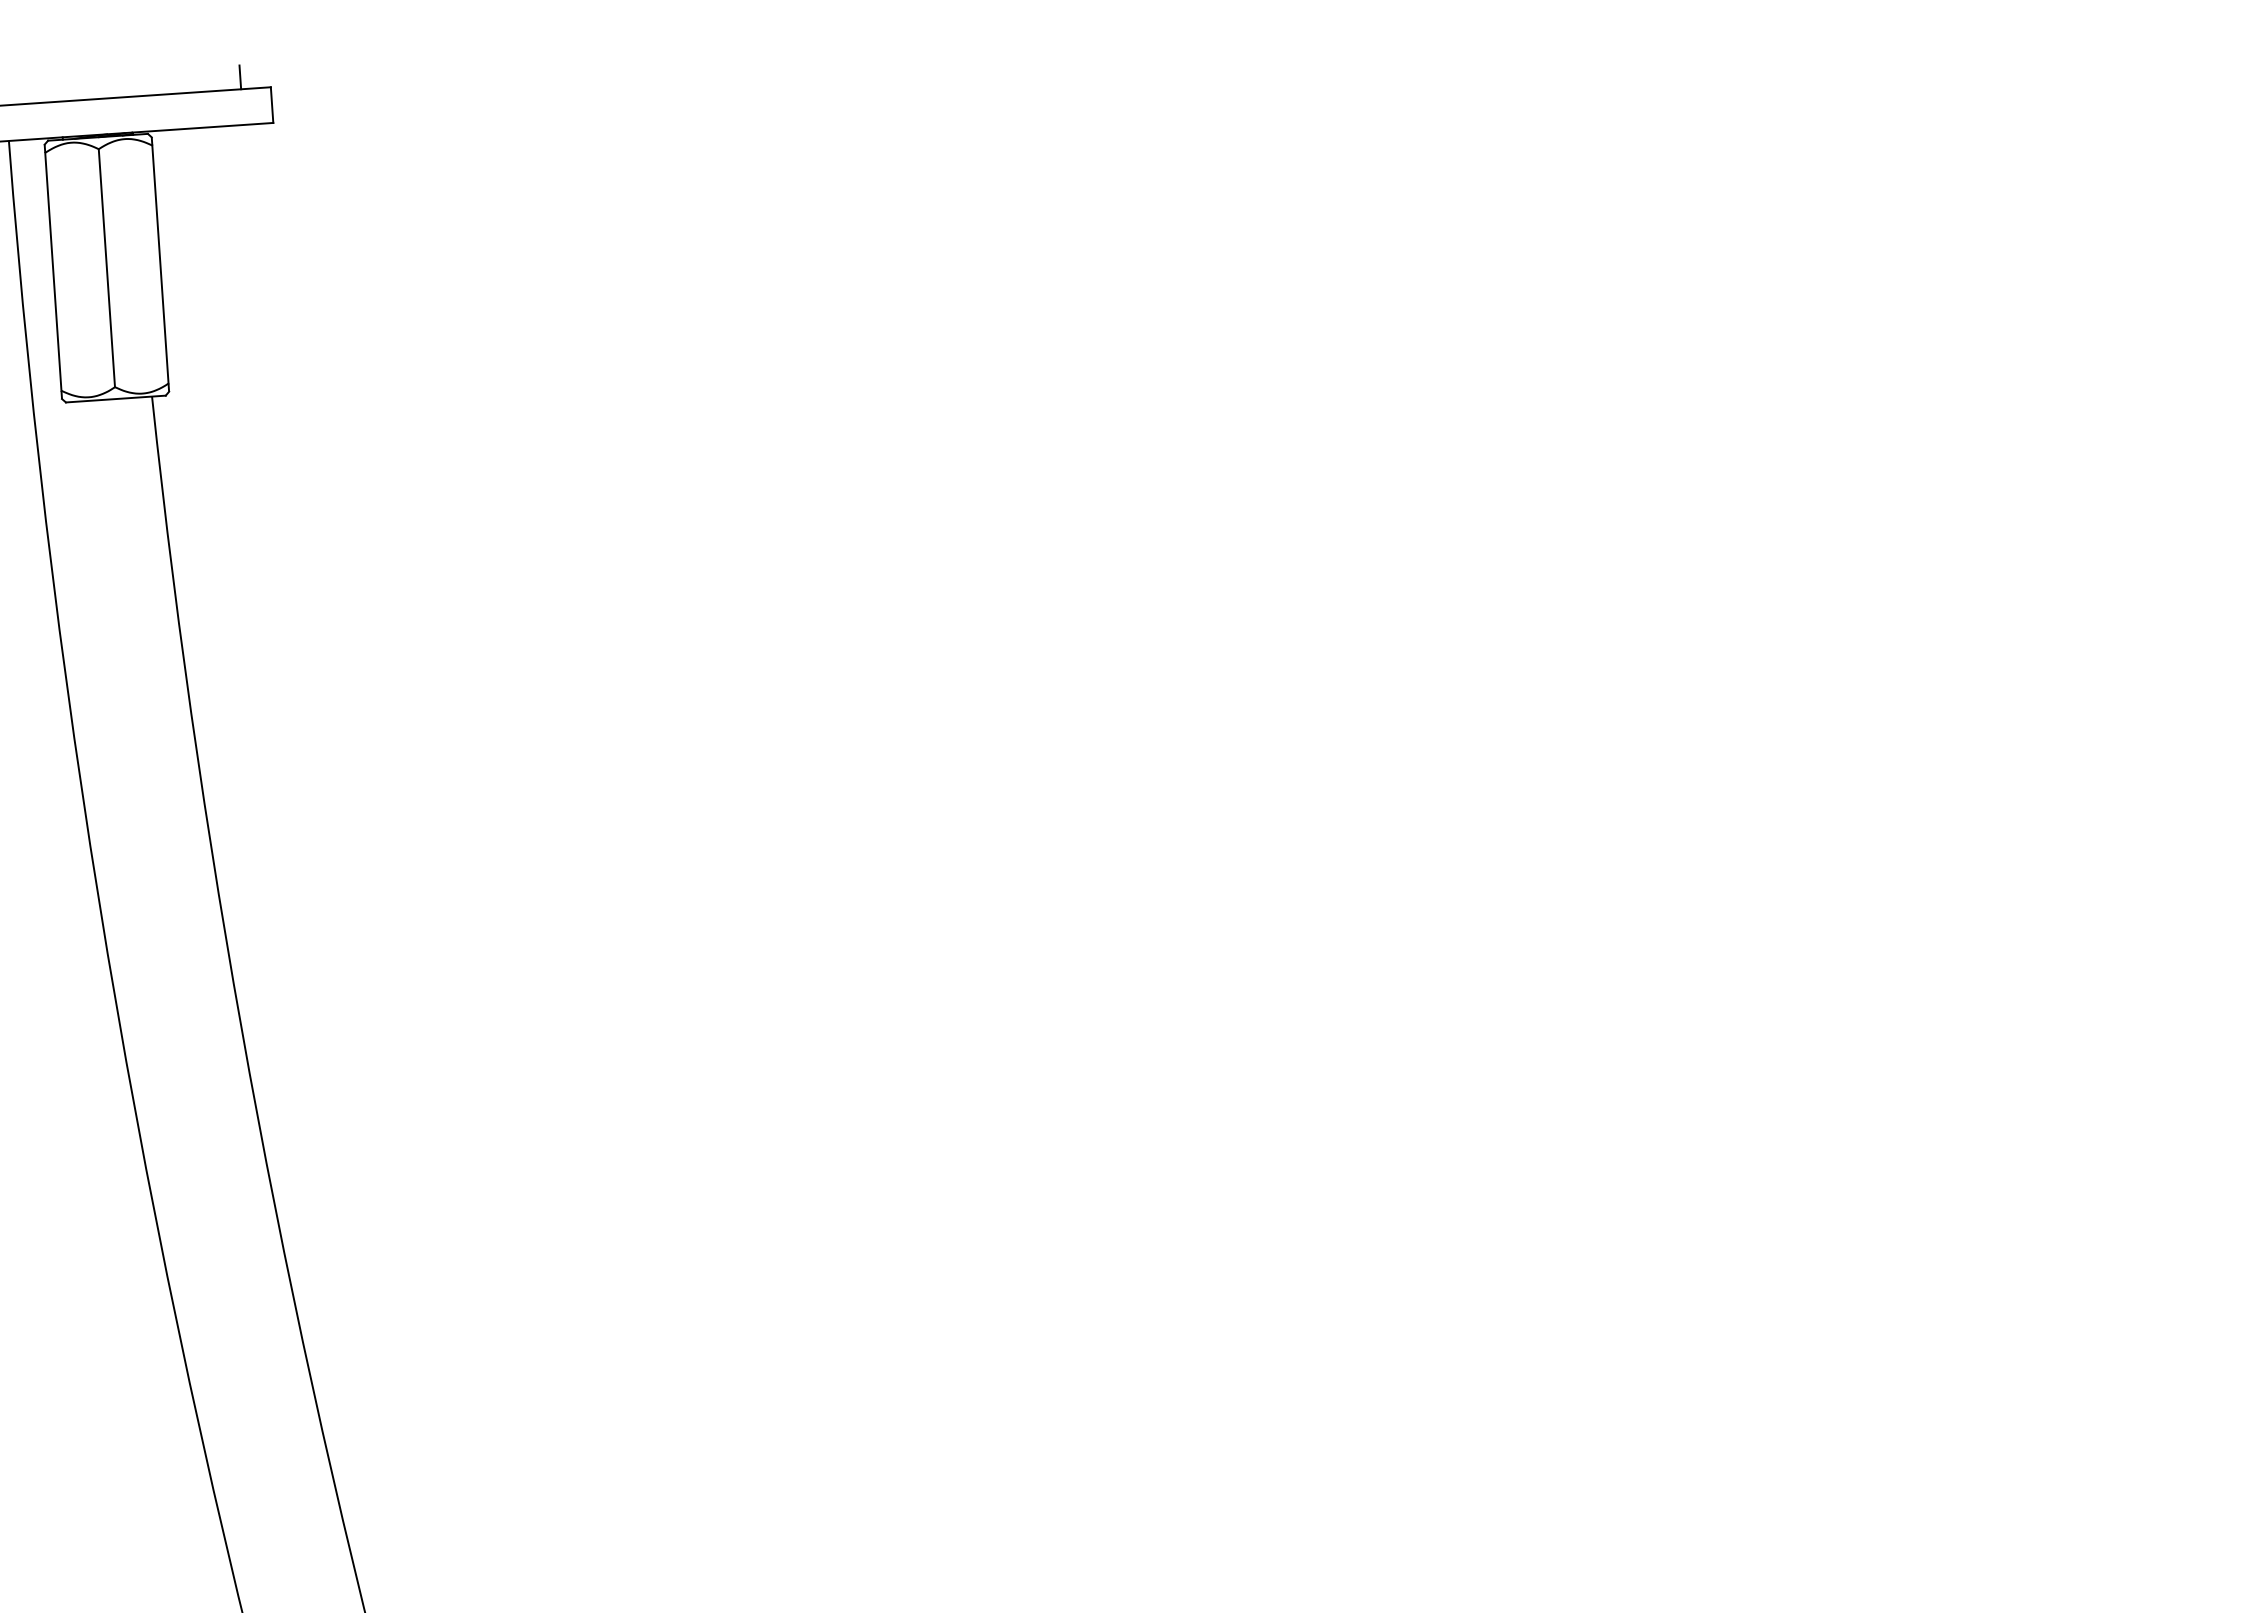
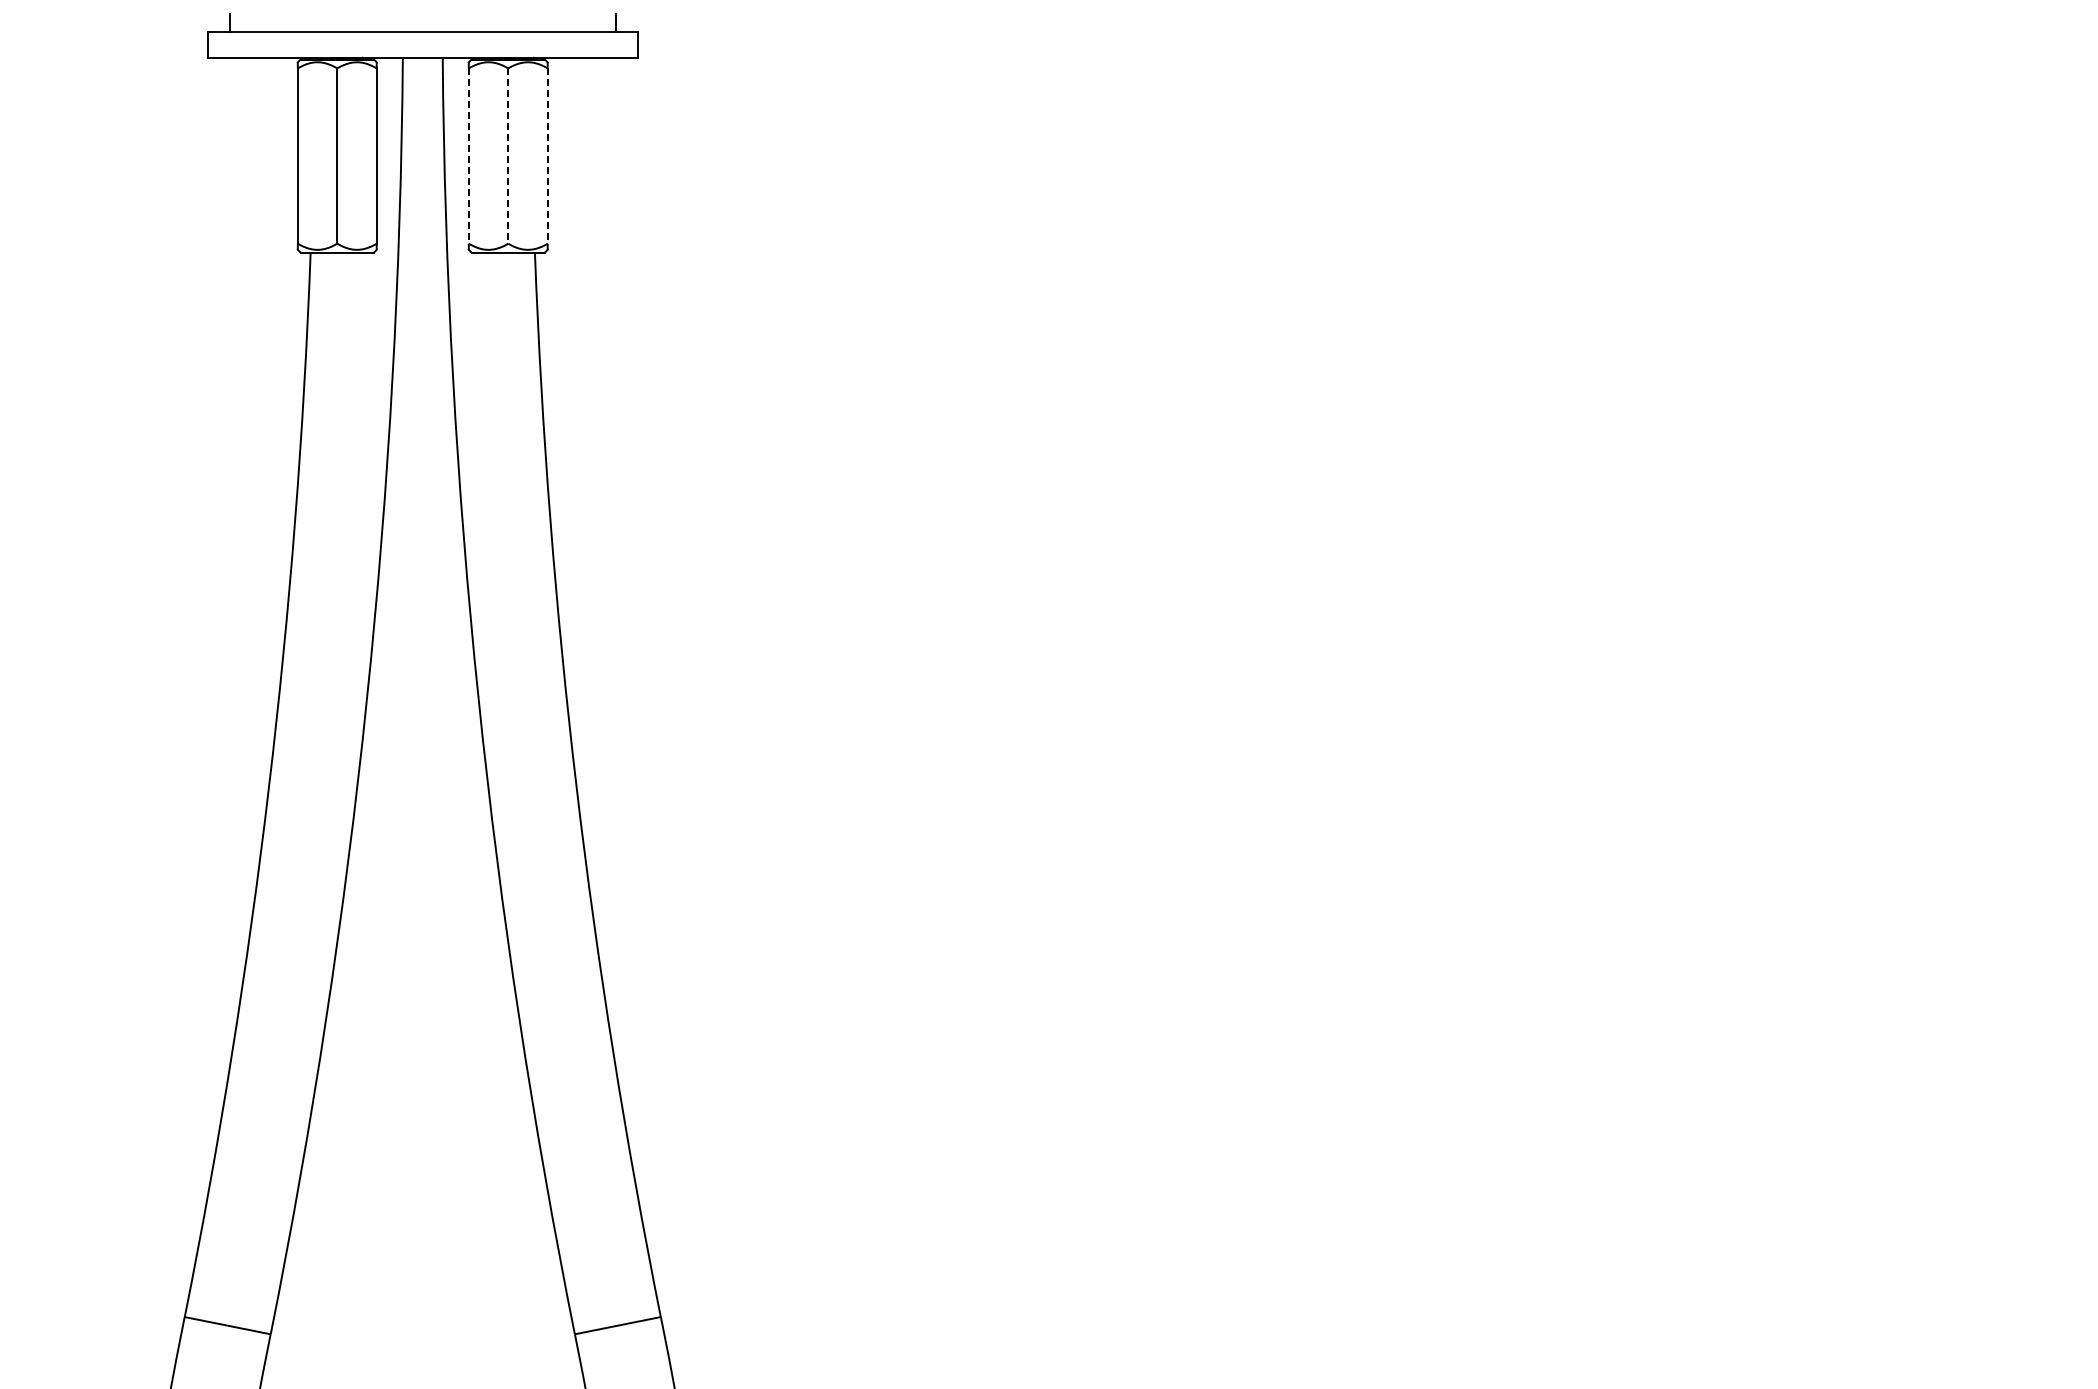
line: (160, 265) -> (547, 156), solid -> dashed
line: (107, 268) -> (508, 156), solid -> dashed
line: (53, 272) -> (468, 156), solid -> dashed

